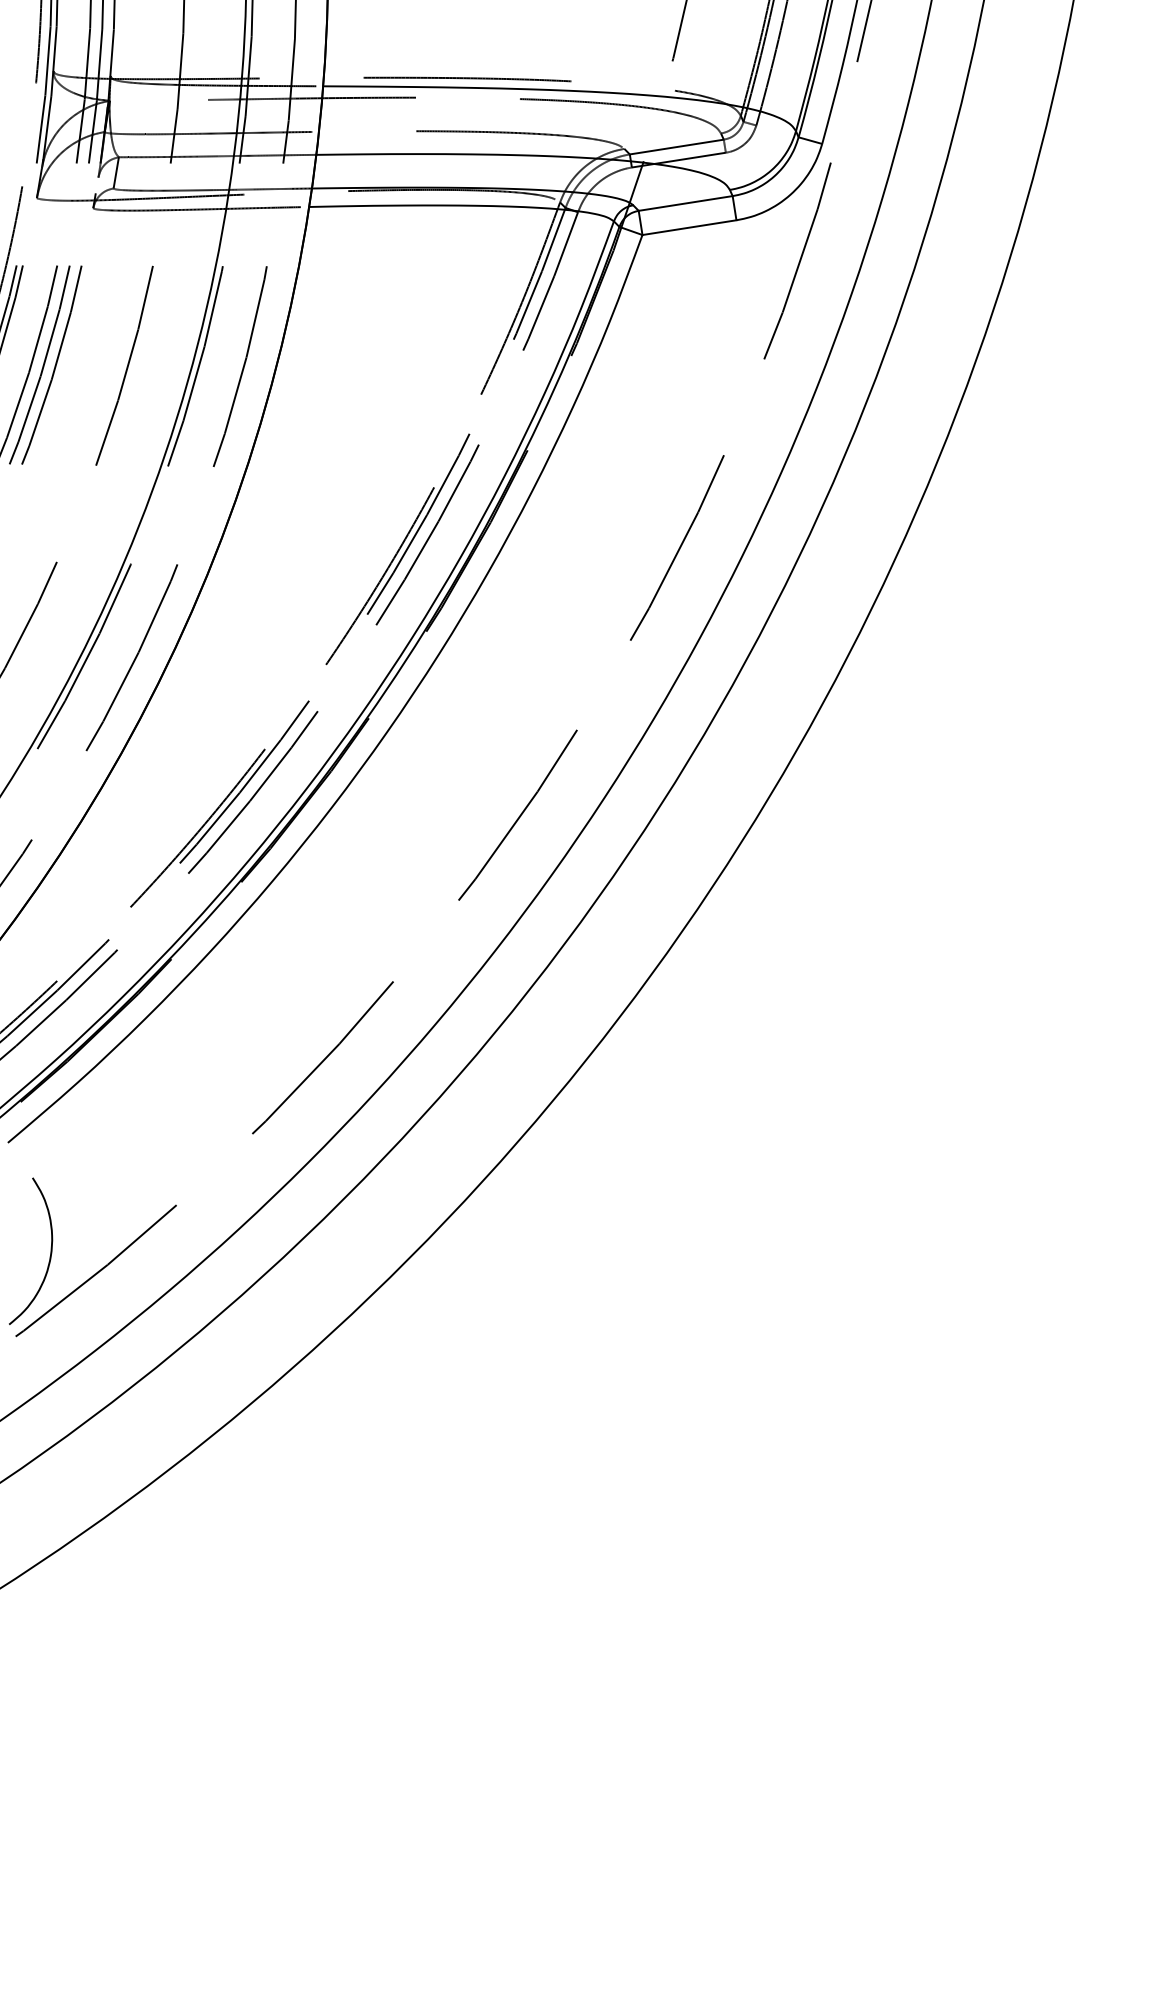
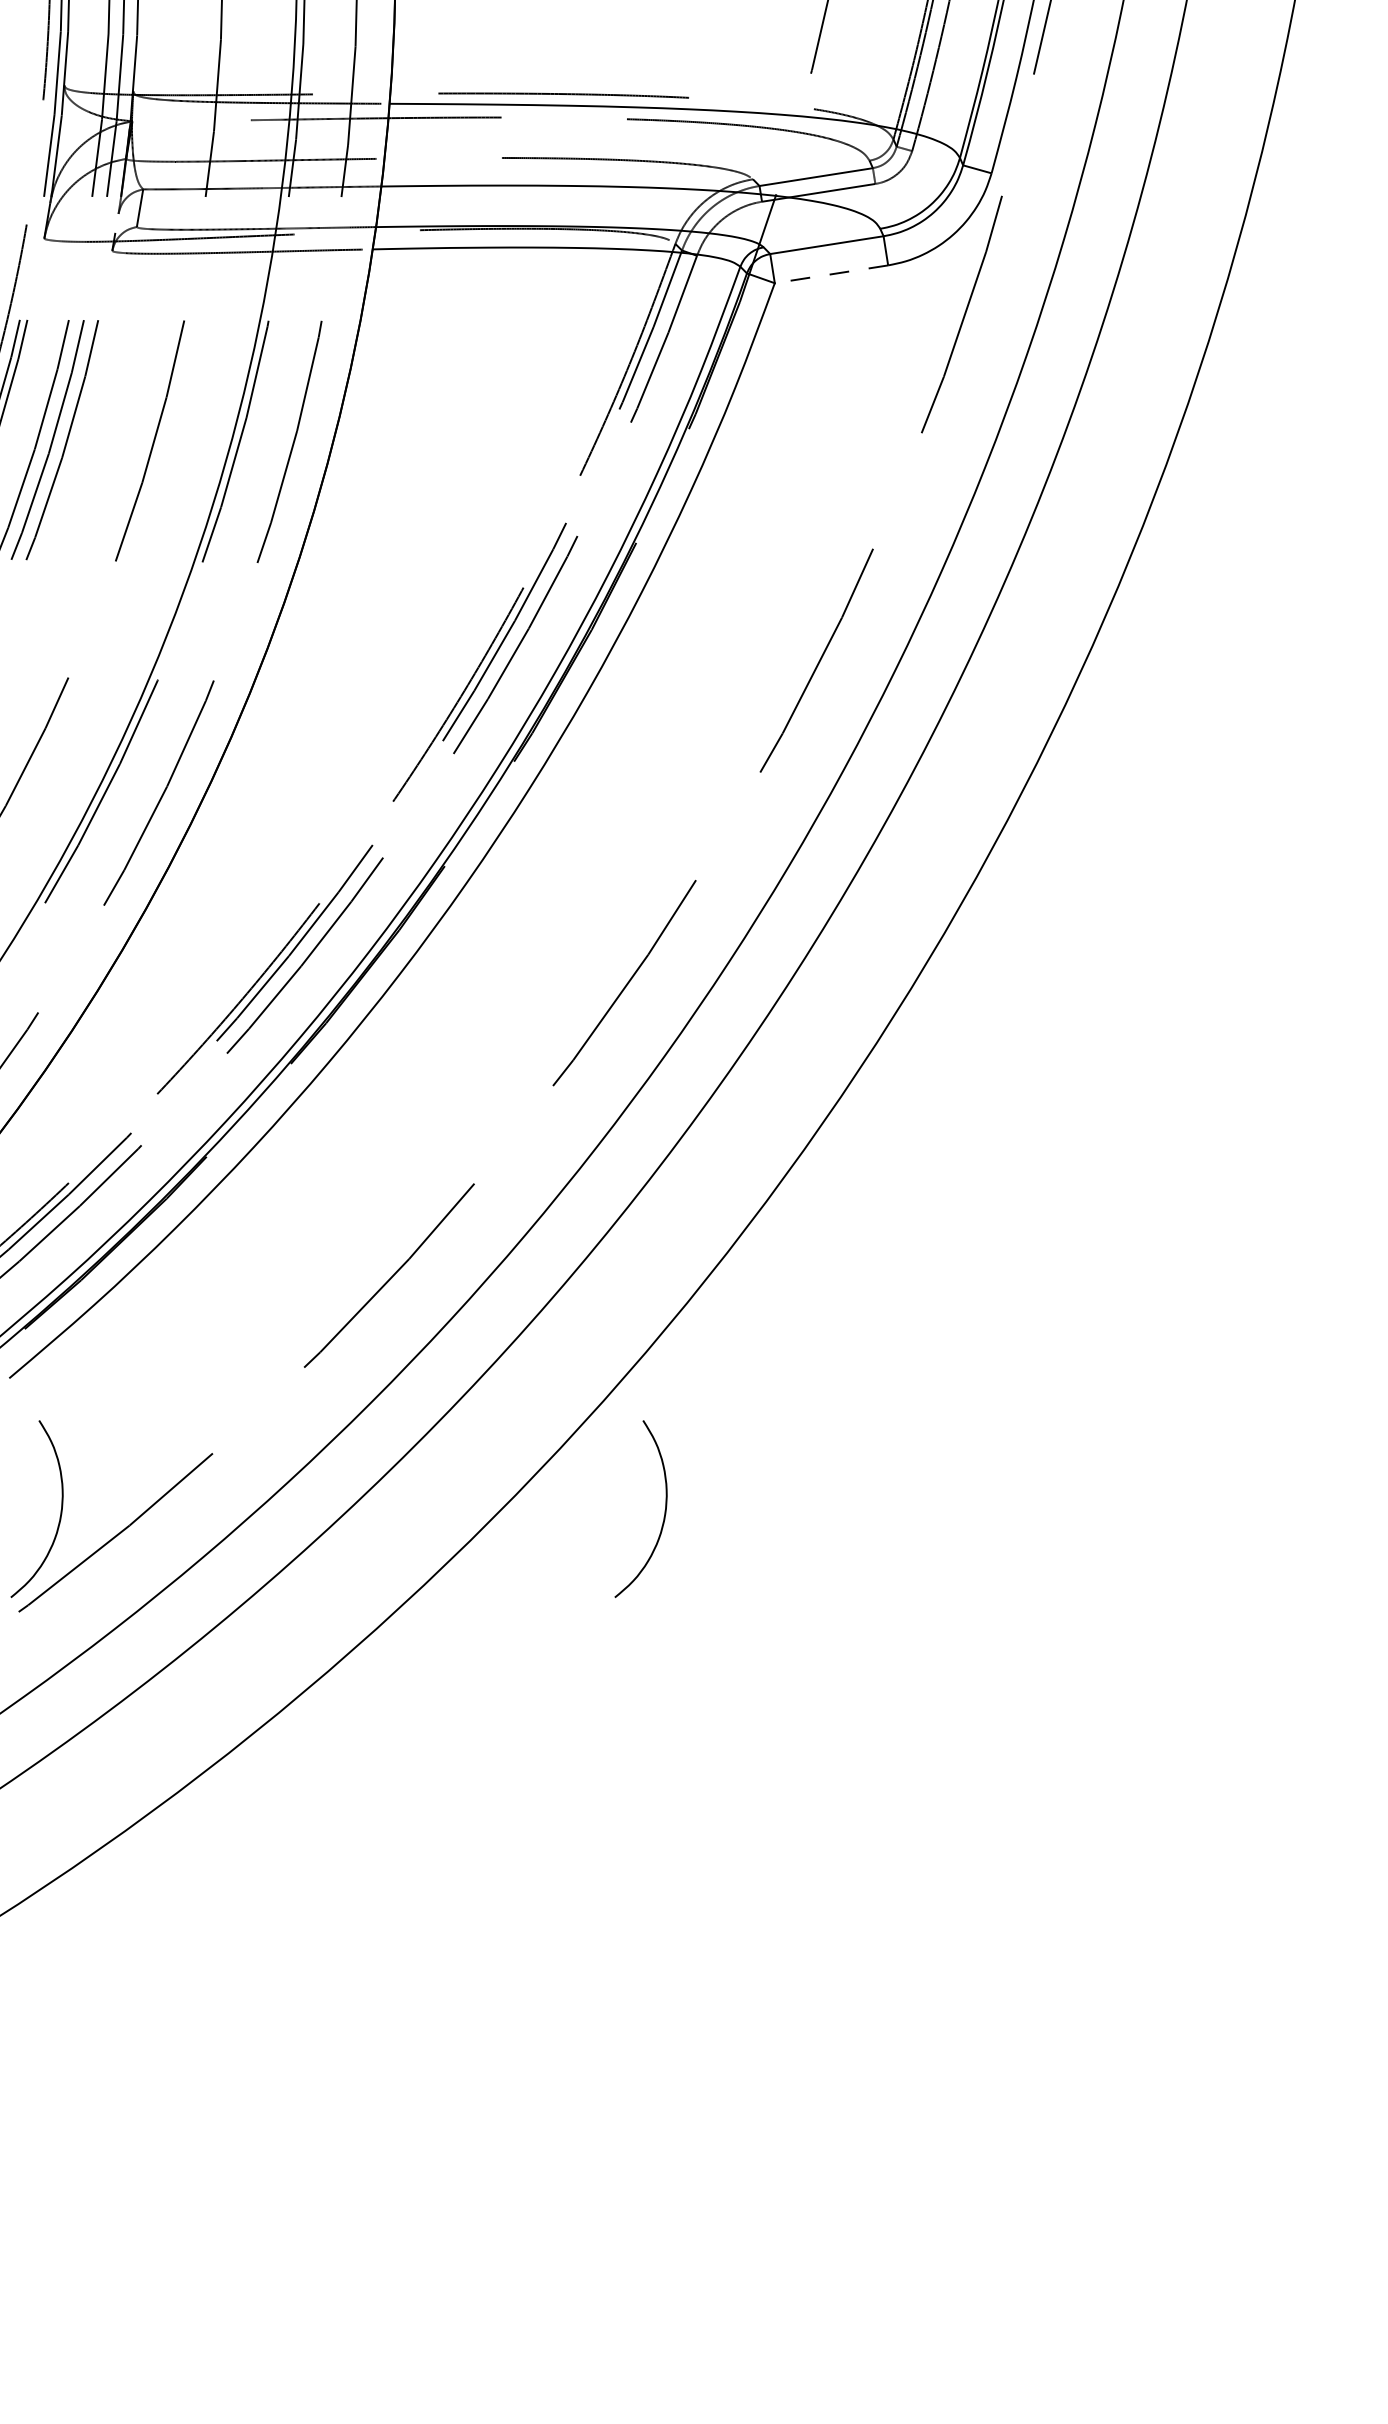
line: (688, 227) -> (830, 274), solid -> dashed
curve: (551, 1252) -> (664, 1510), added

